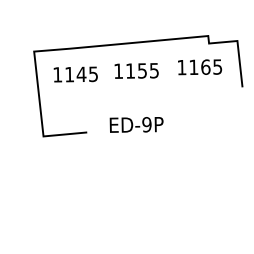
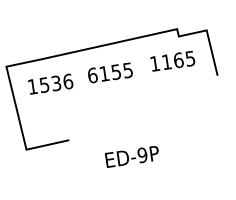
text: (118, 71) -> (92, 75), 1155 -> 6155
text: (81, 74) -> (56, 83), 1145 -> 1536
text: (136, 124) -> (132, 156), moved

